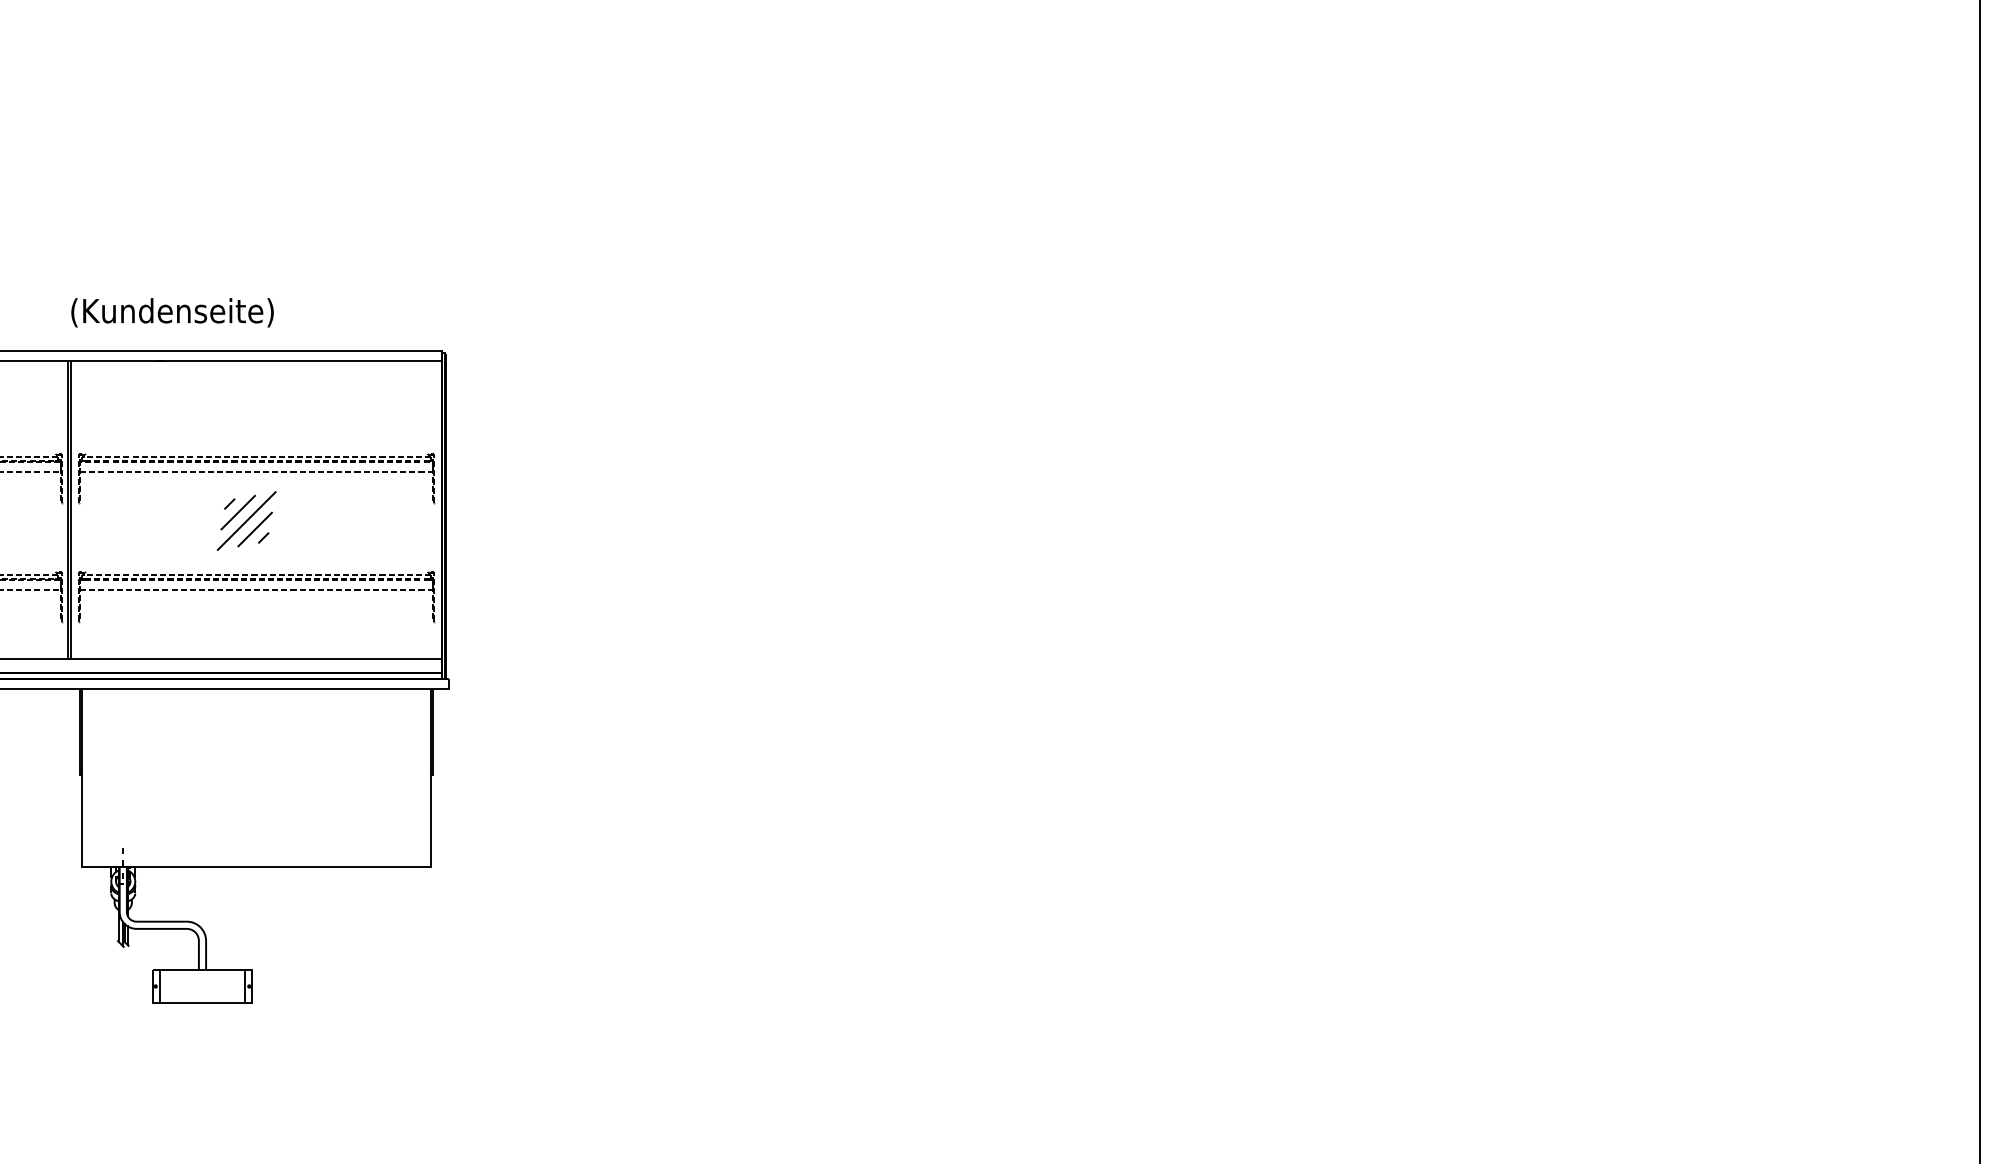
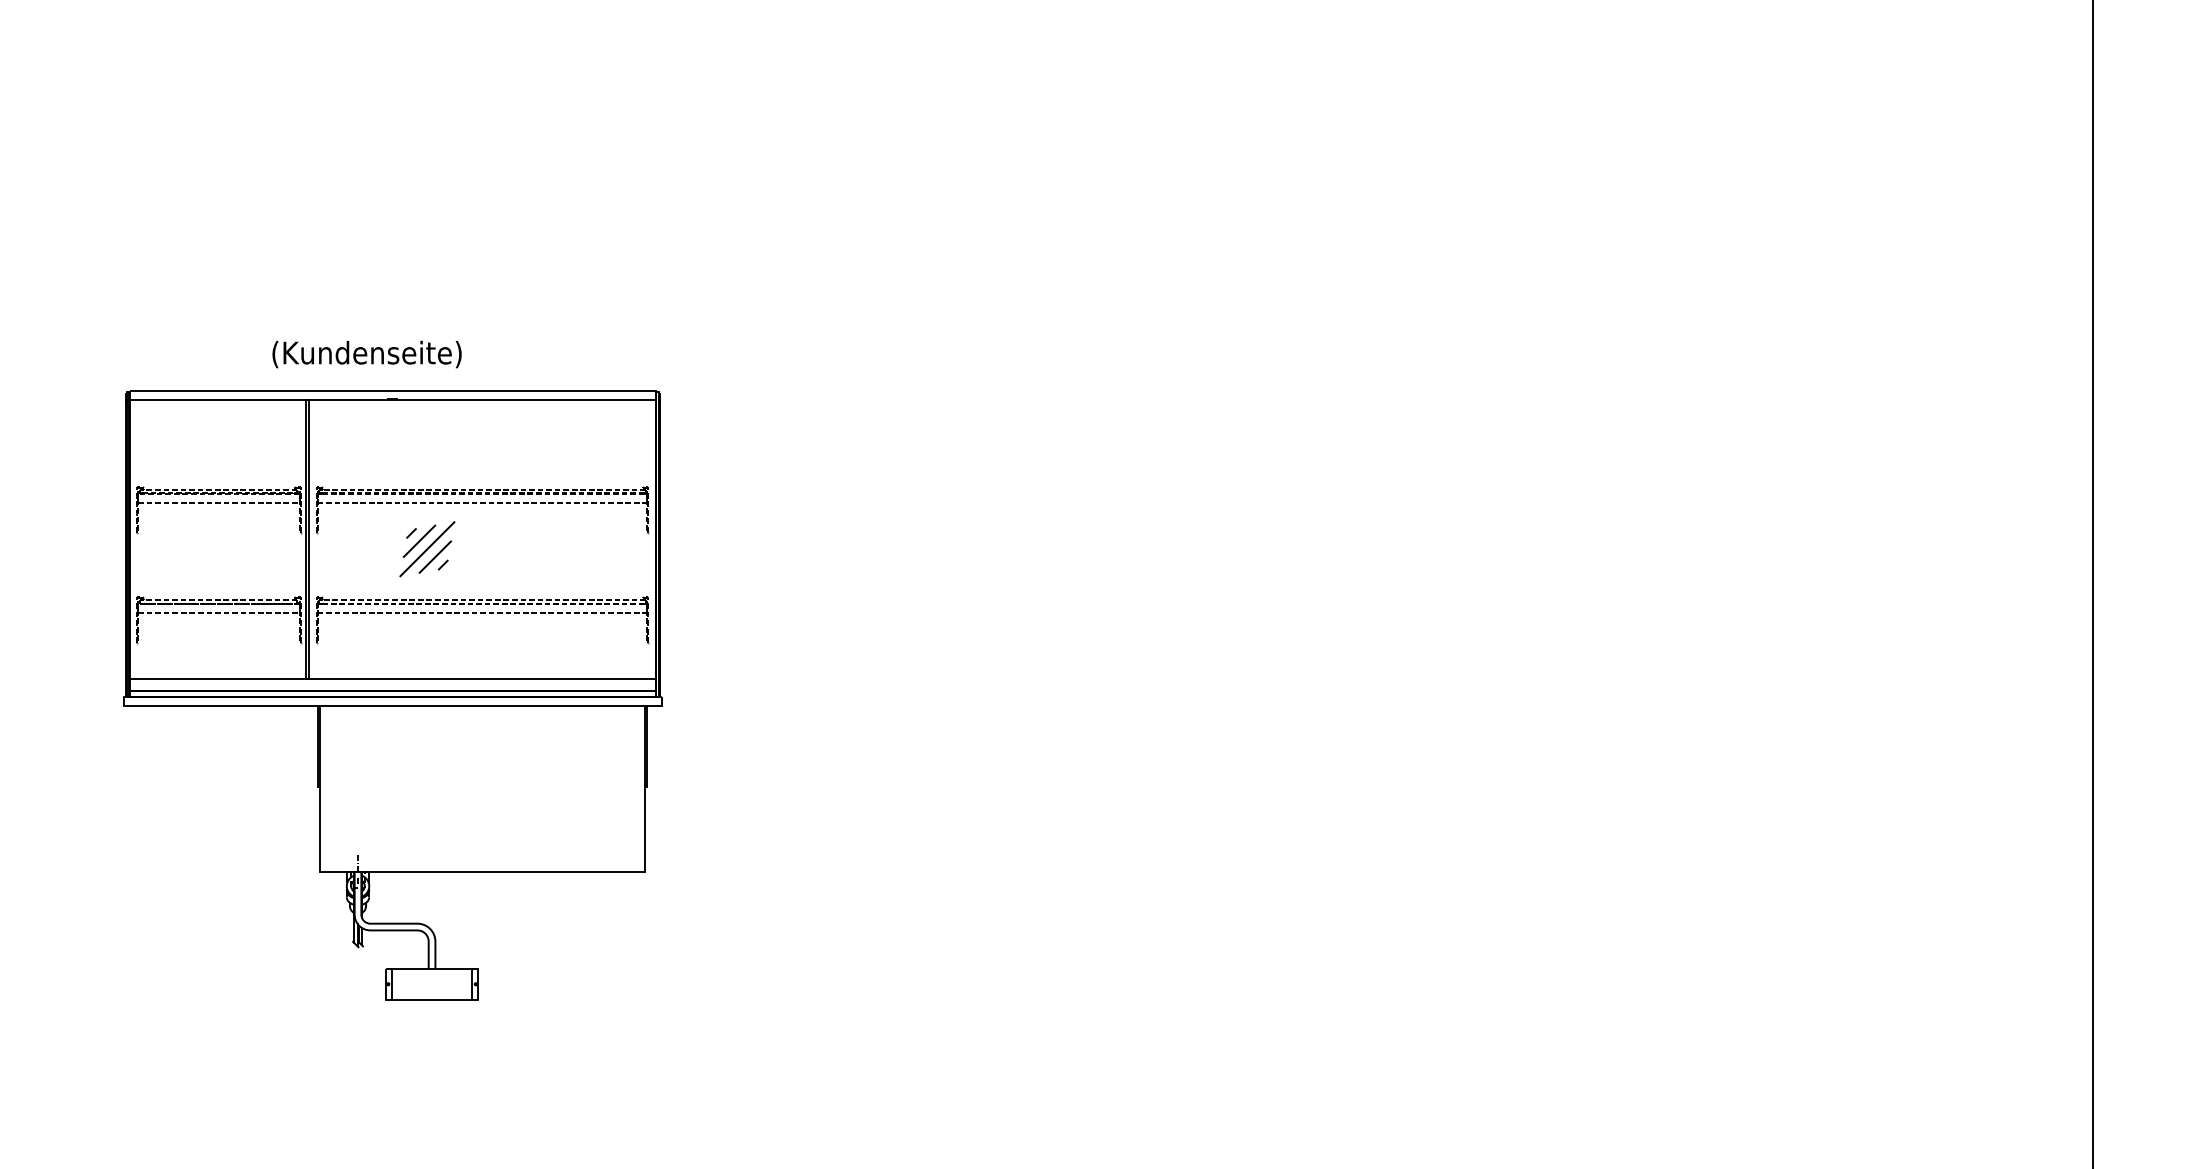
text: (171, 312) -> (366, 354), moved
part: (246, 521) -> (427, 549), moved

